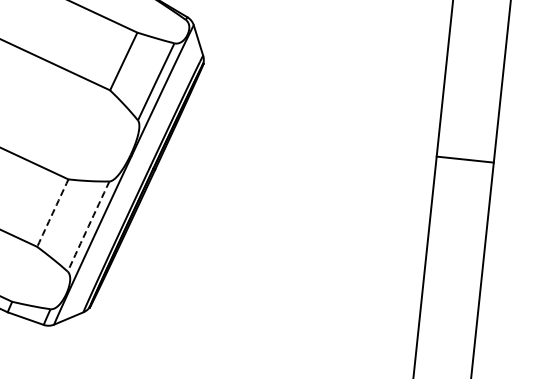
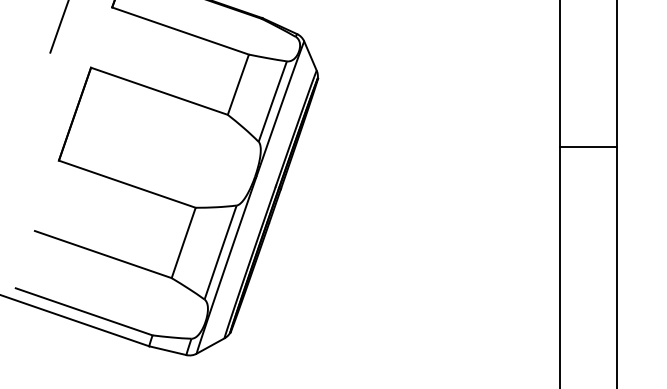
arc: (52, 212) -> (183, 242), dashed -> solid
arc: (88, 226) -> (220, 252), dashed -> solid

